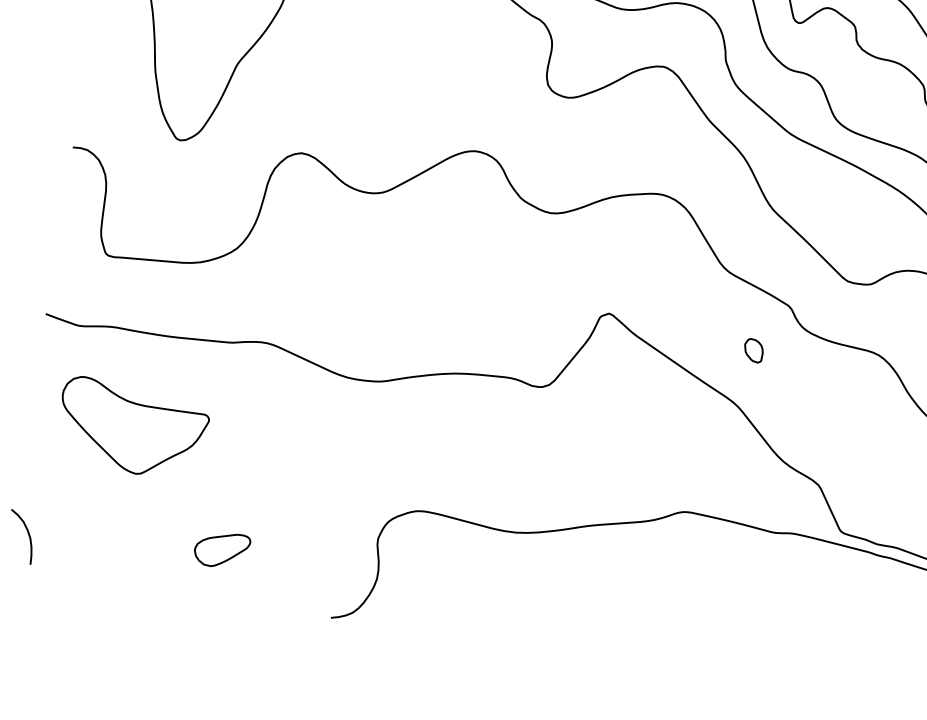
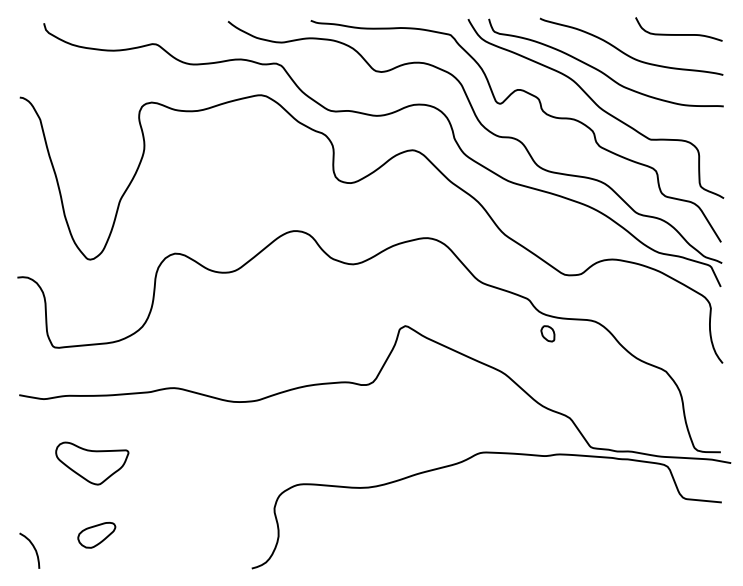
part: (753, 350) -> (547, 333), moved
part: (130, 428) -> (91, 463), size x0.7
part: (221, 548) -> (96, 534), moved

